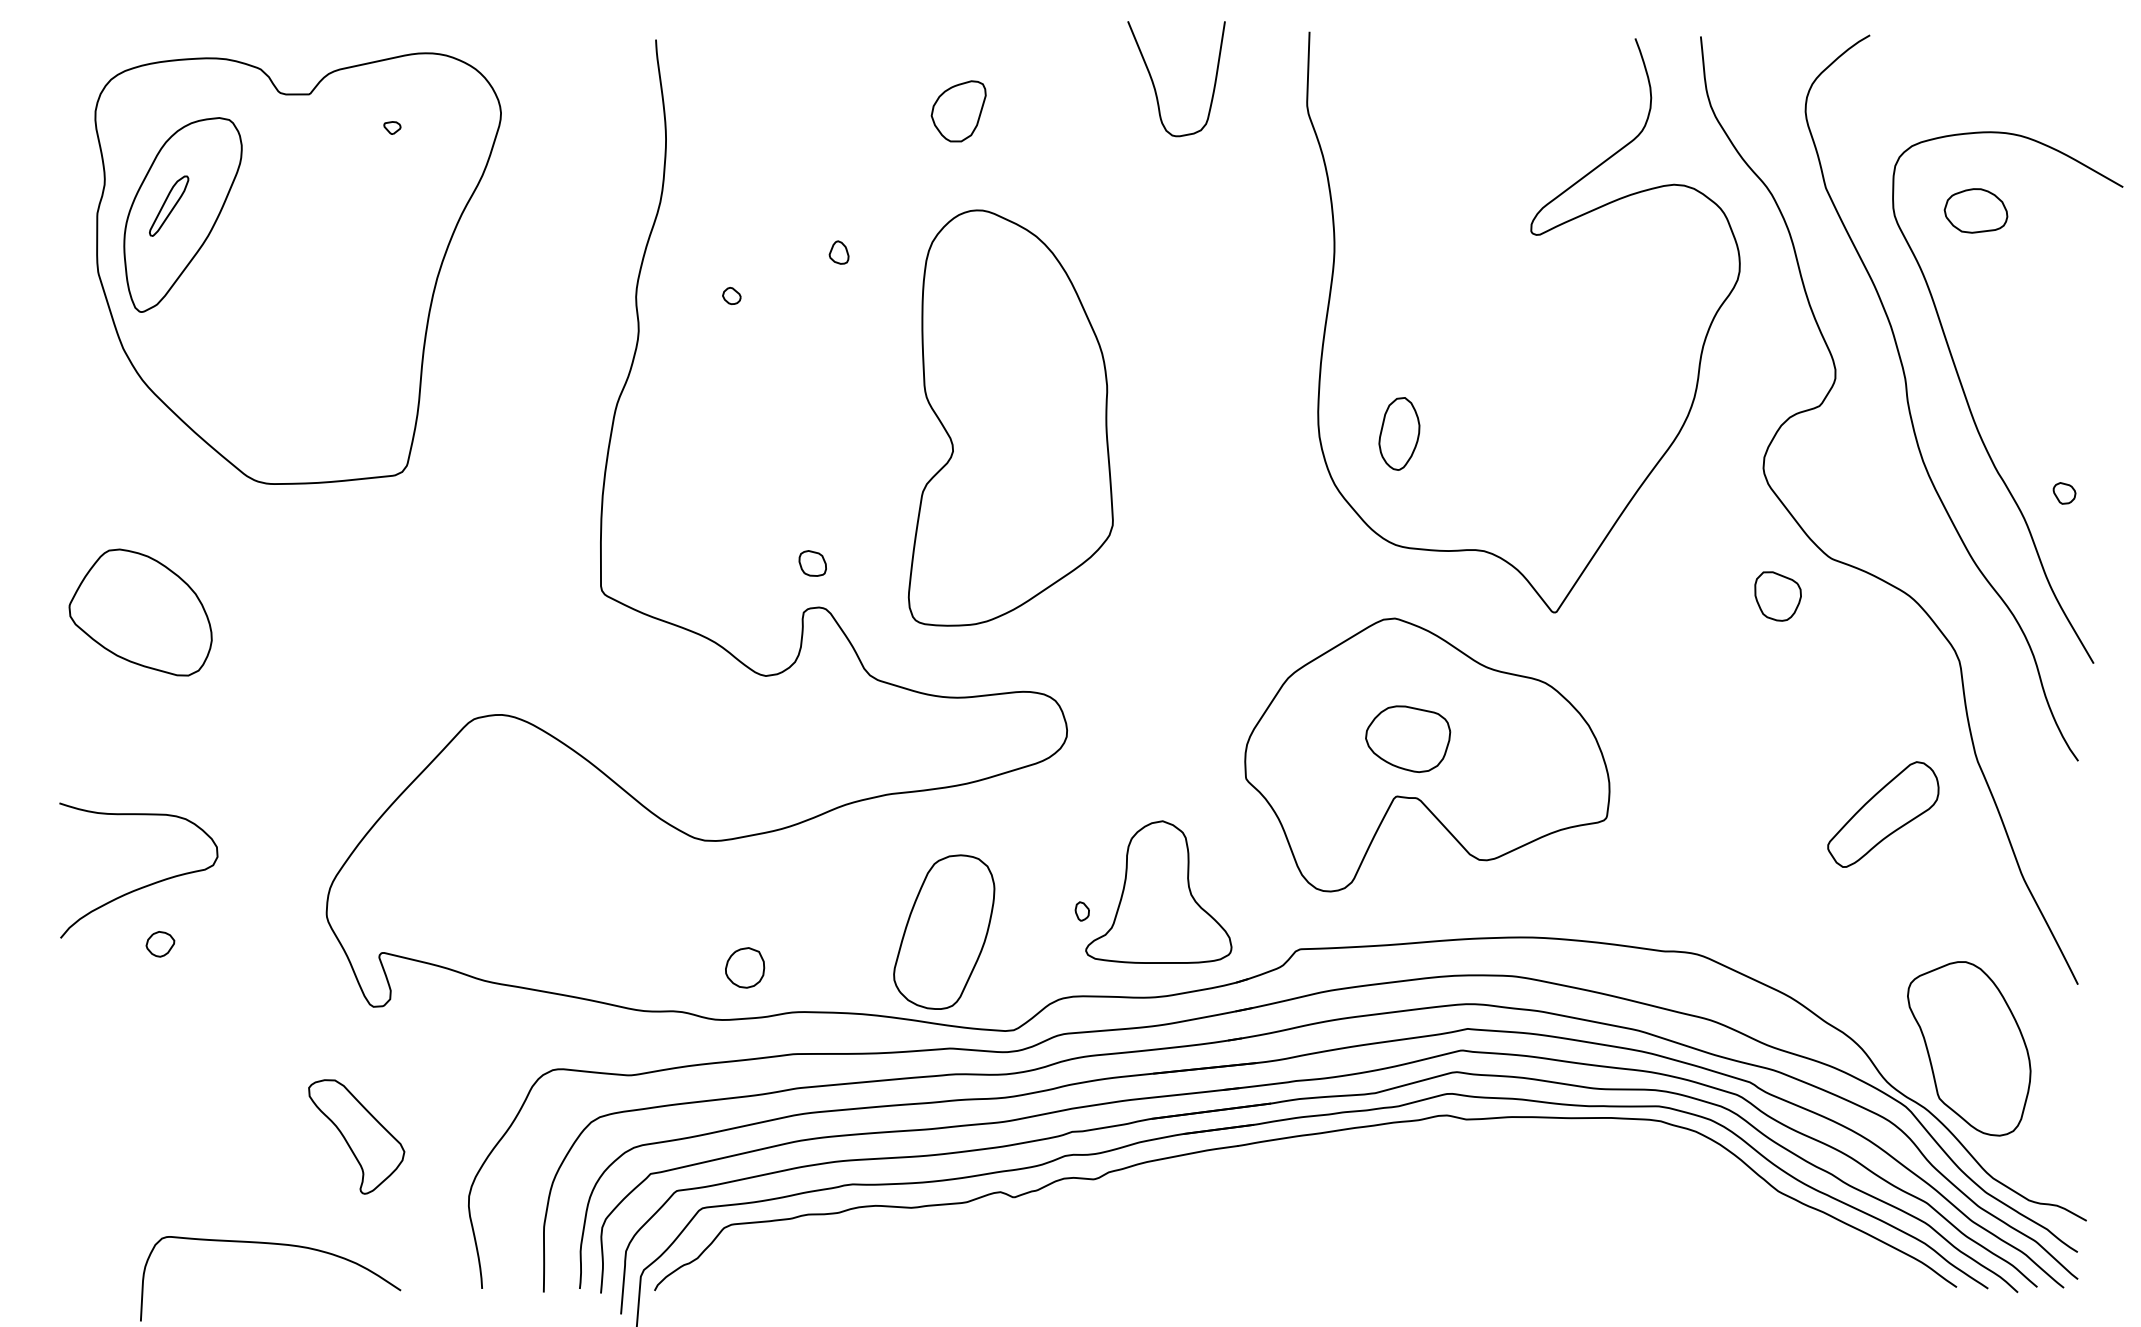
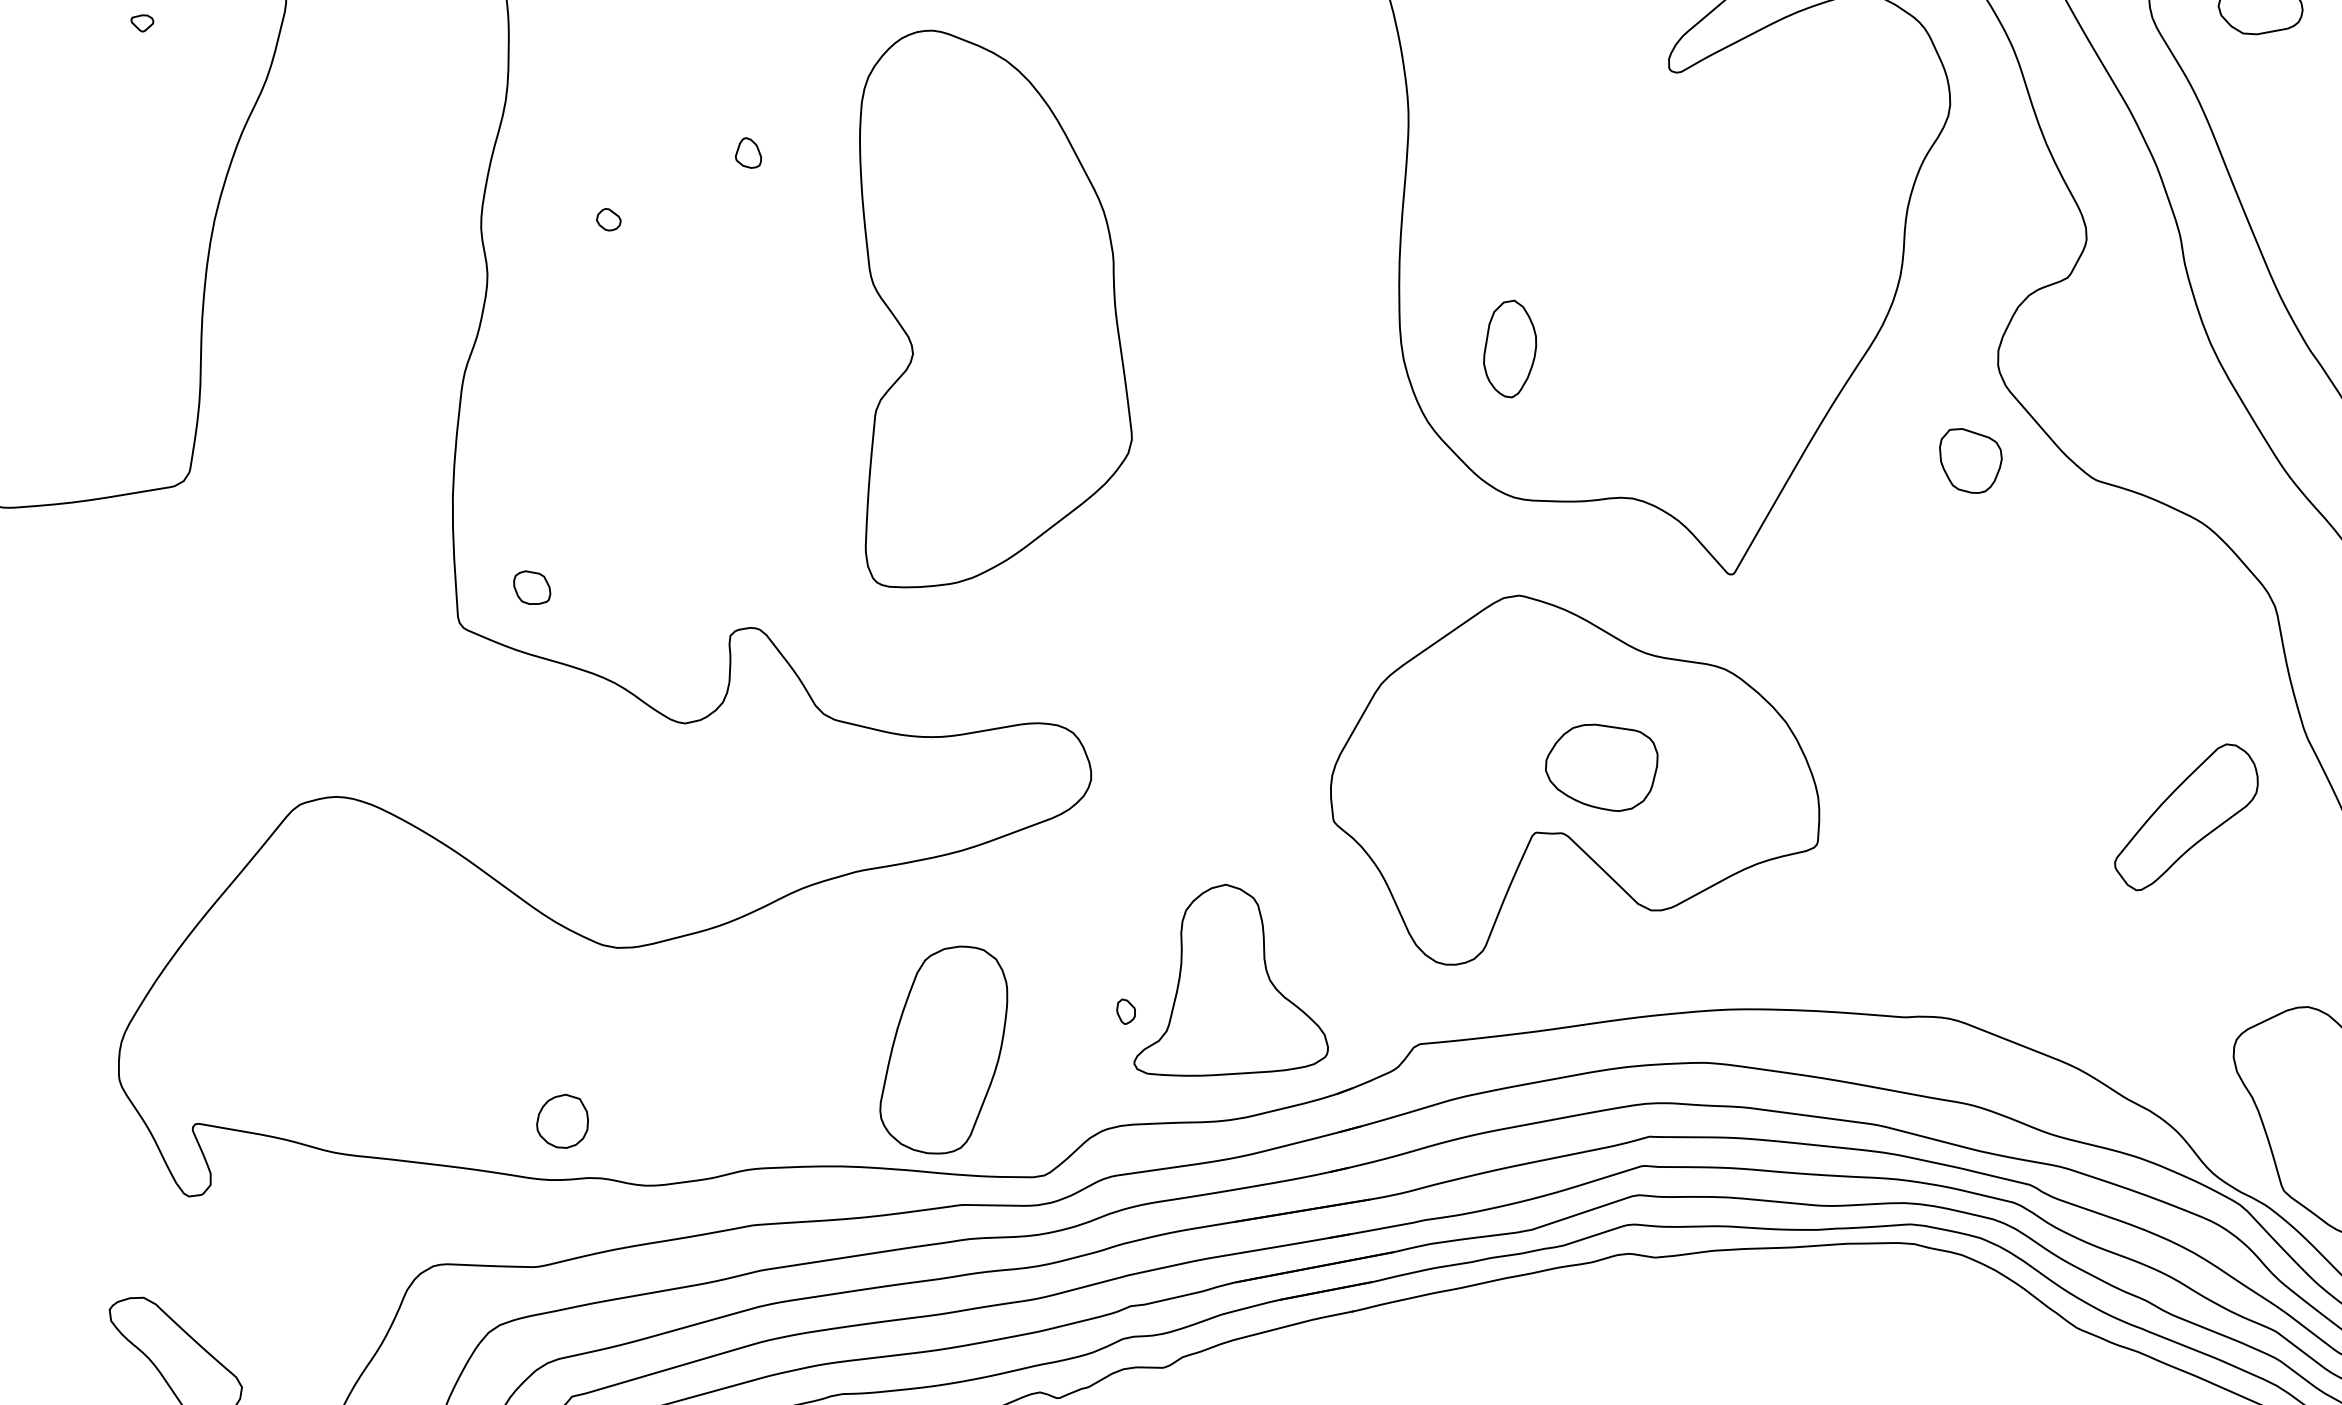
part: (1010, 417) -> (986, 304), moved
part: (812, 563) -> (531, 587), moved
part: (1777, 596) -> (1970, 460), moved
part: (1408, 738) -> (1602, 767), moved
part: (745, 967) -> (563, 1120), moved

